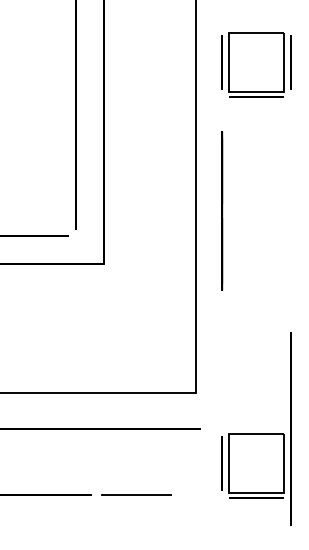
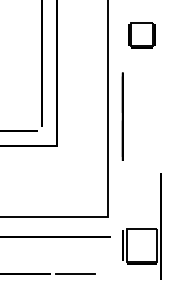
part: (255, 64) -> (141, 35), size x0.7
part: (255, 429) -> (141, 226), moved

